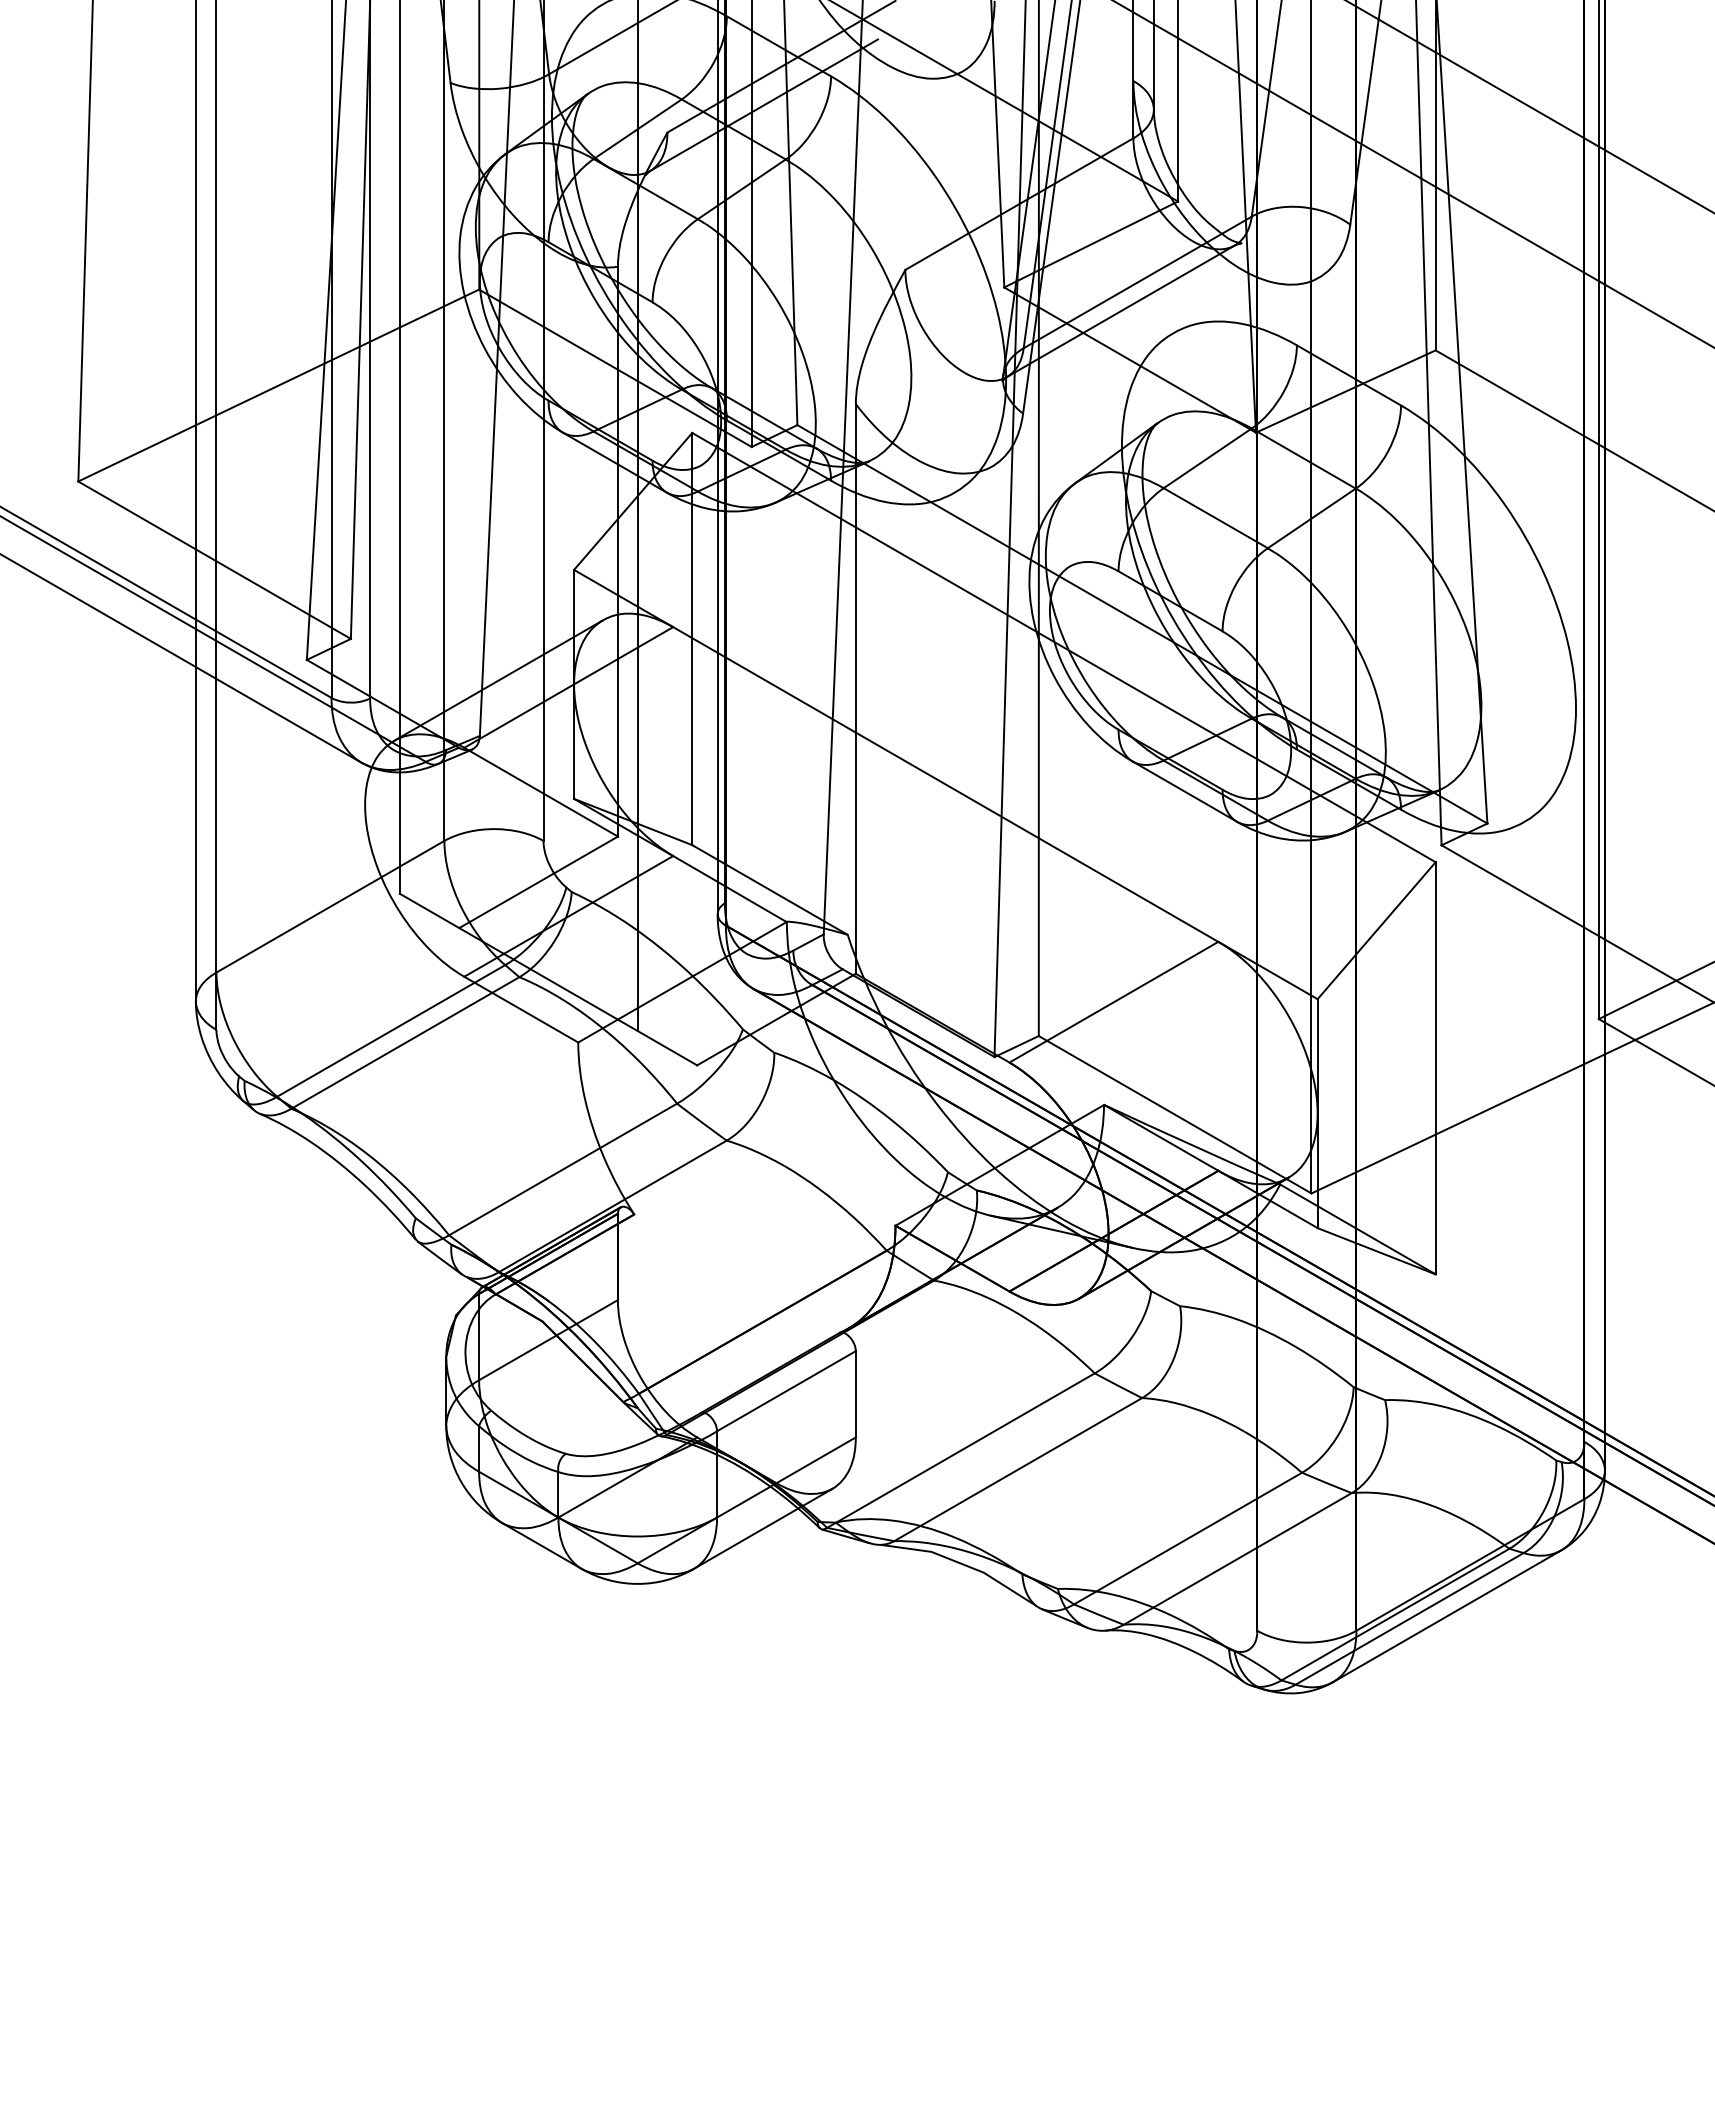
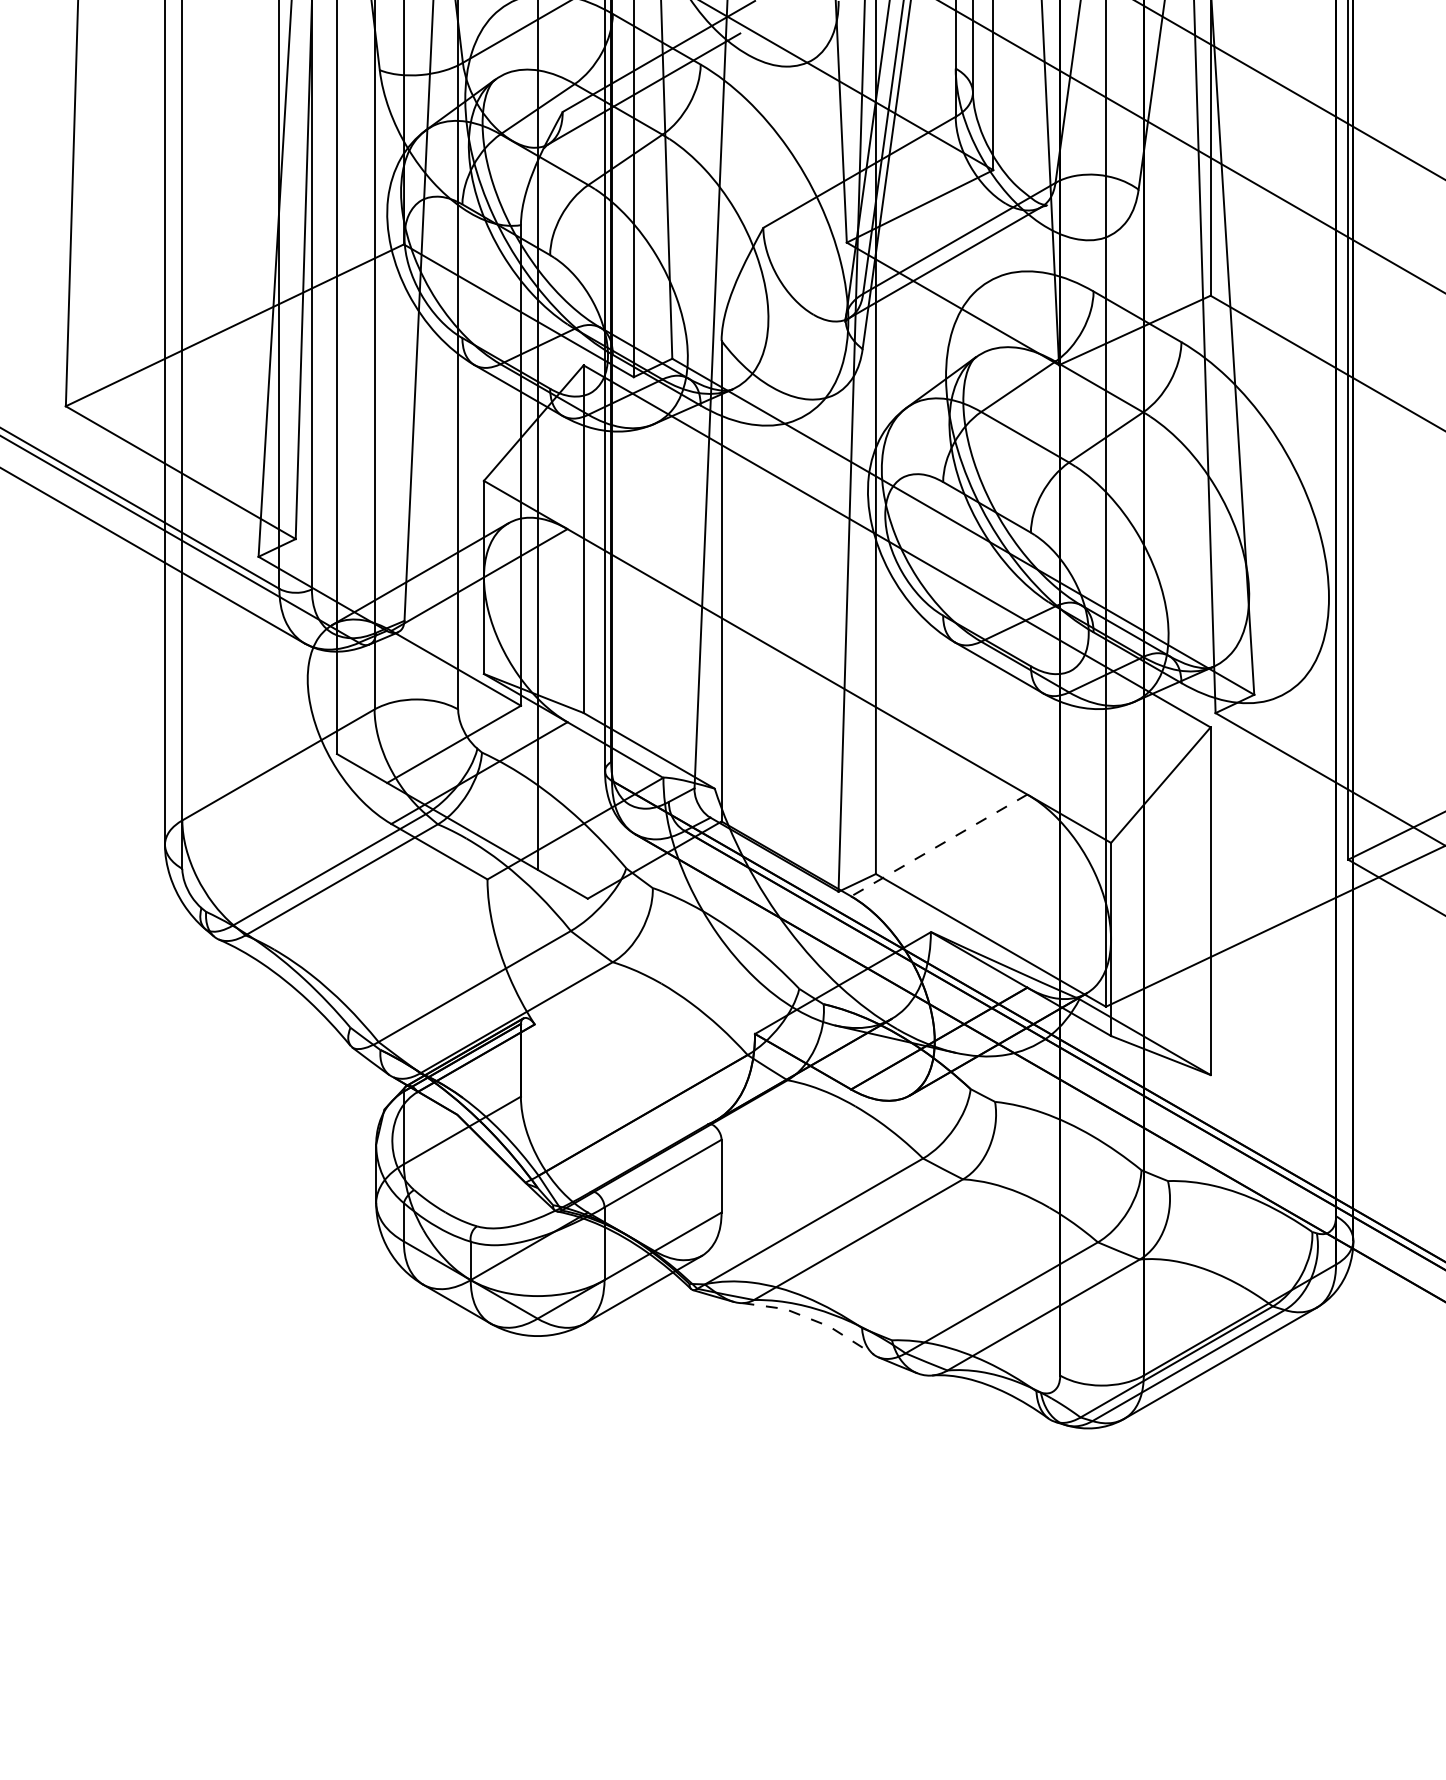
line: (1113, 1002) -> (938, 845), solid -> dashed
line: (962, 1564) -> (811, 1319), solid -> dashed

